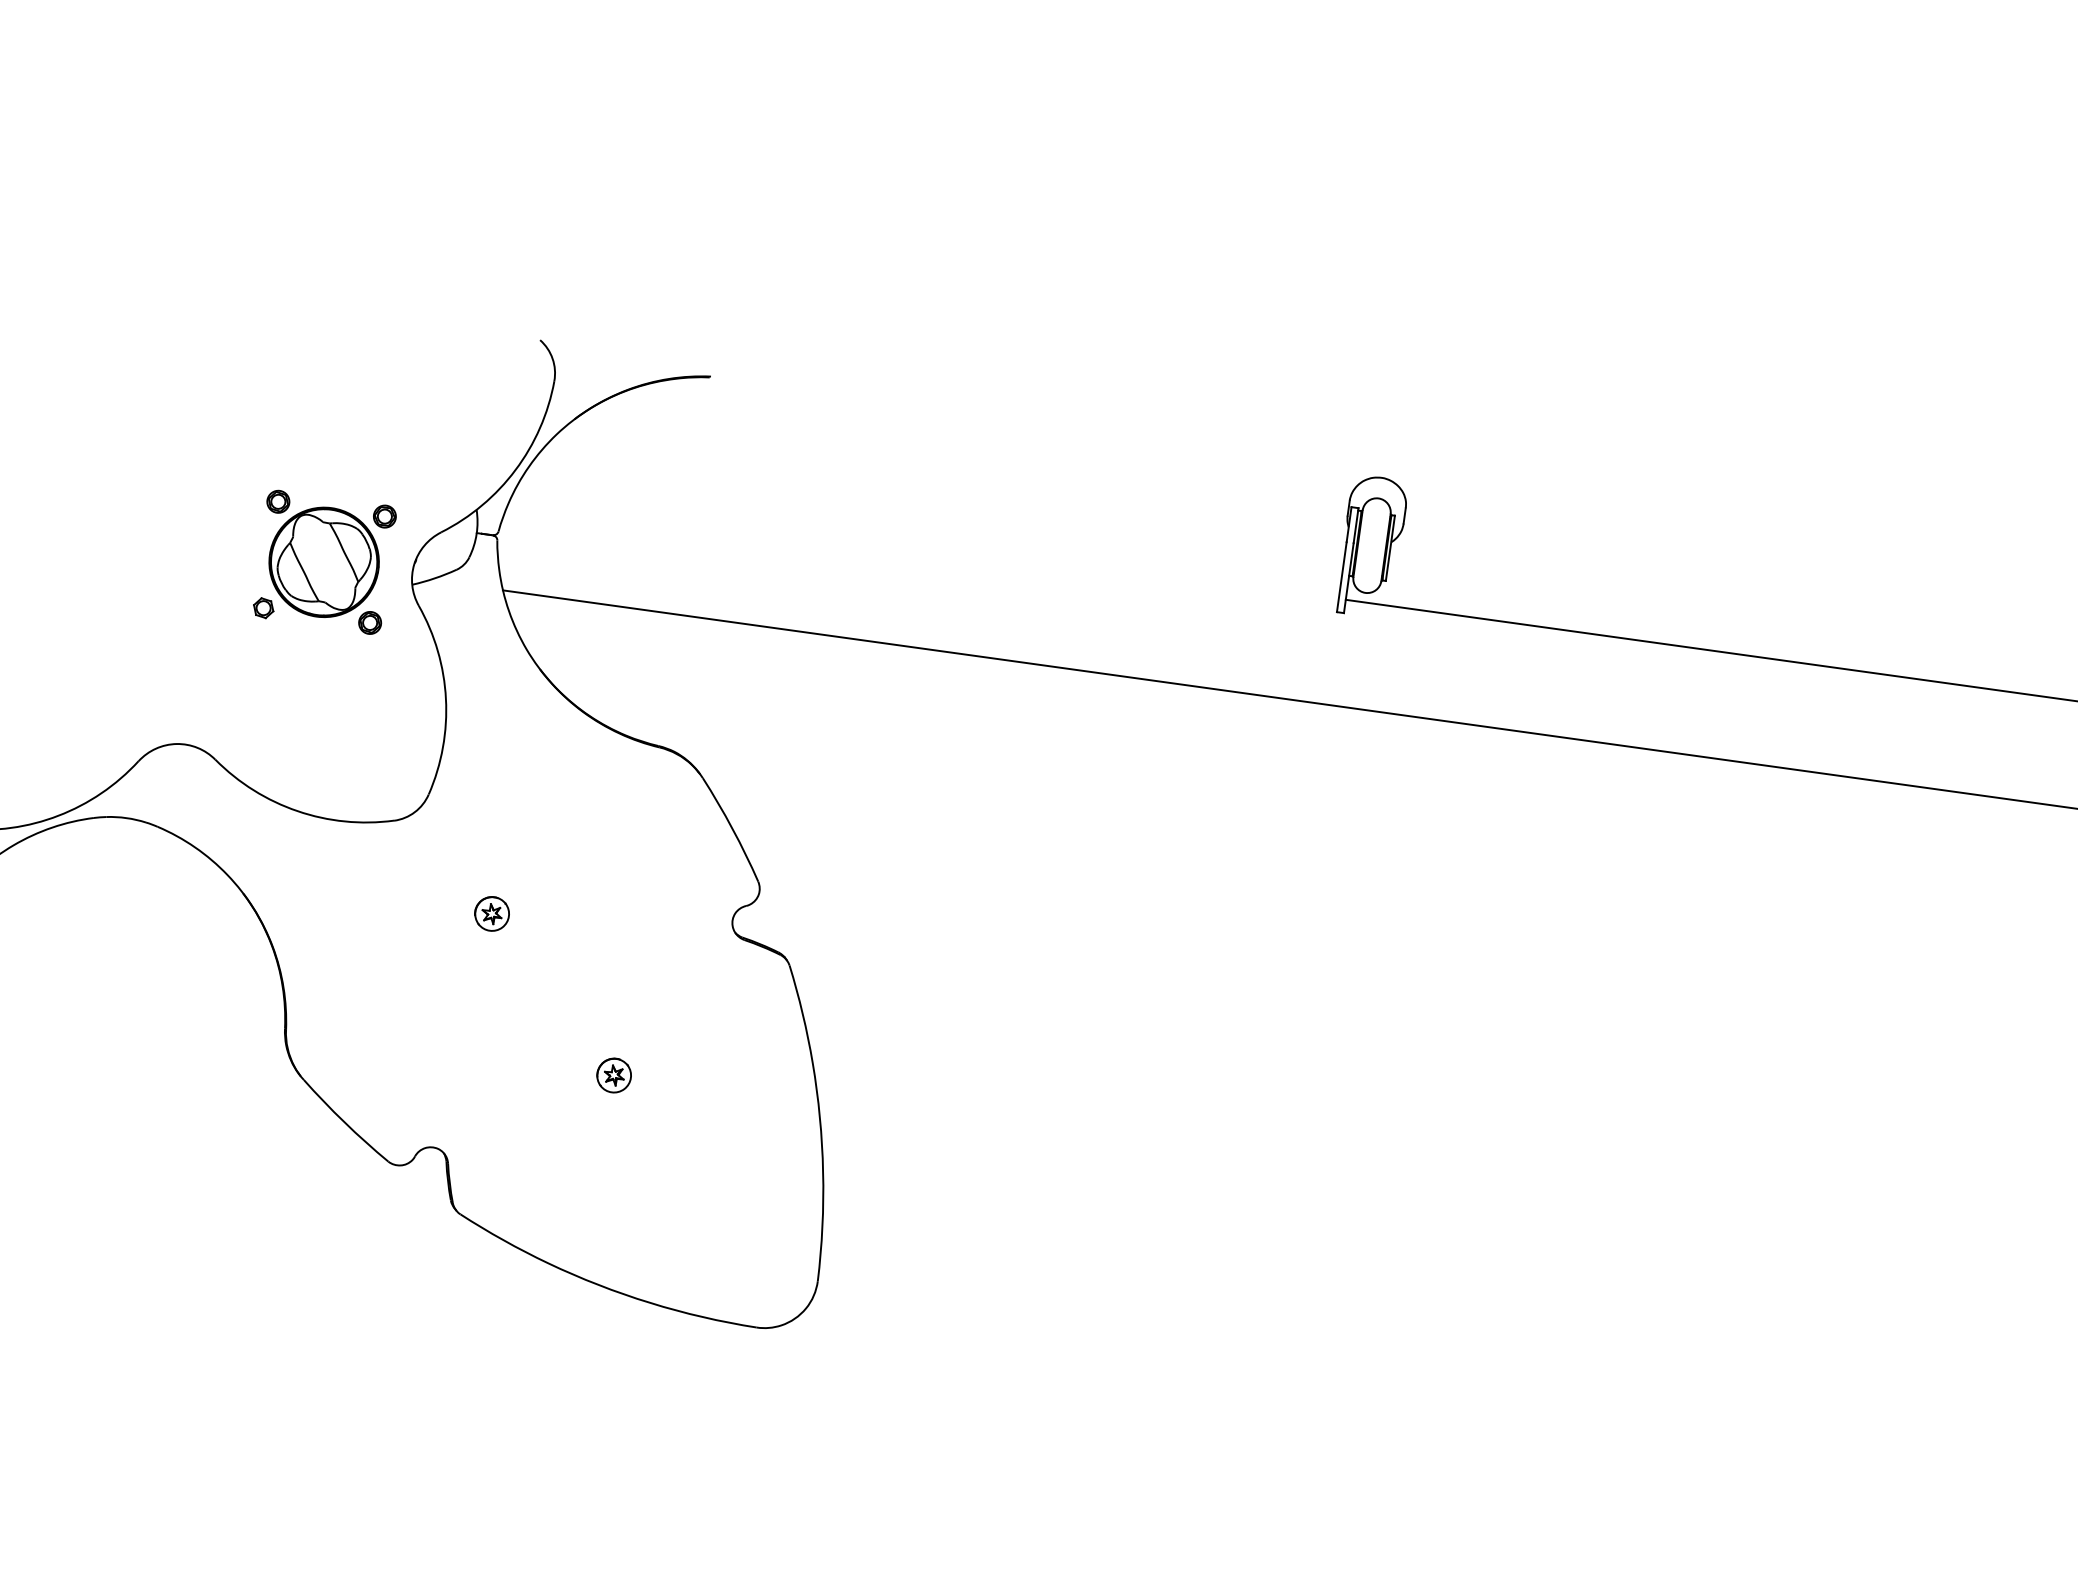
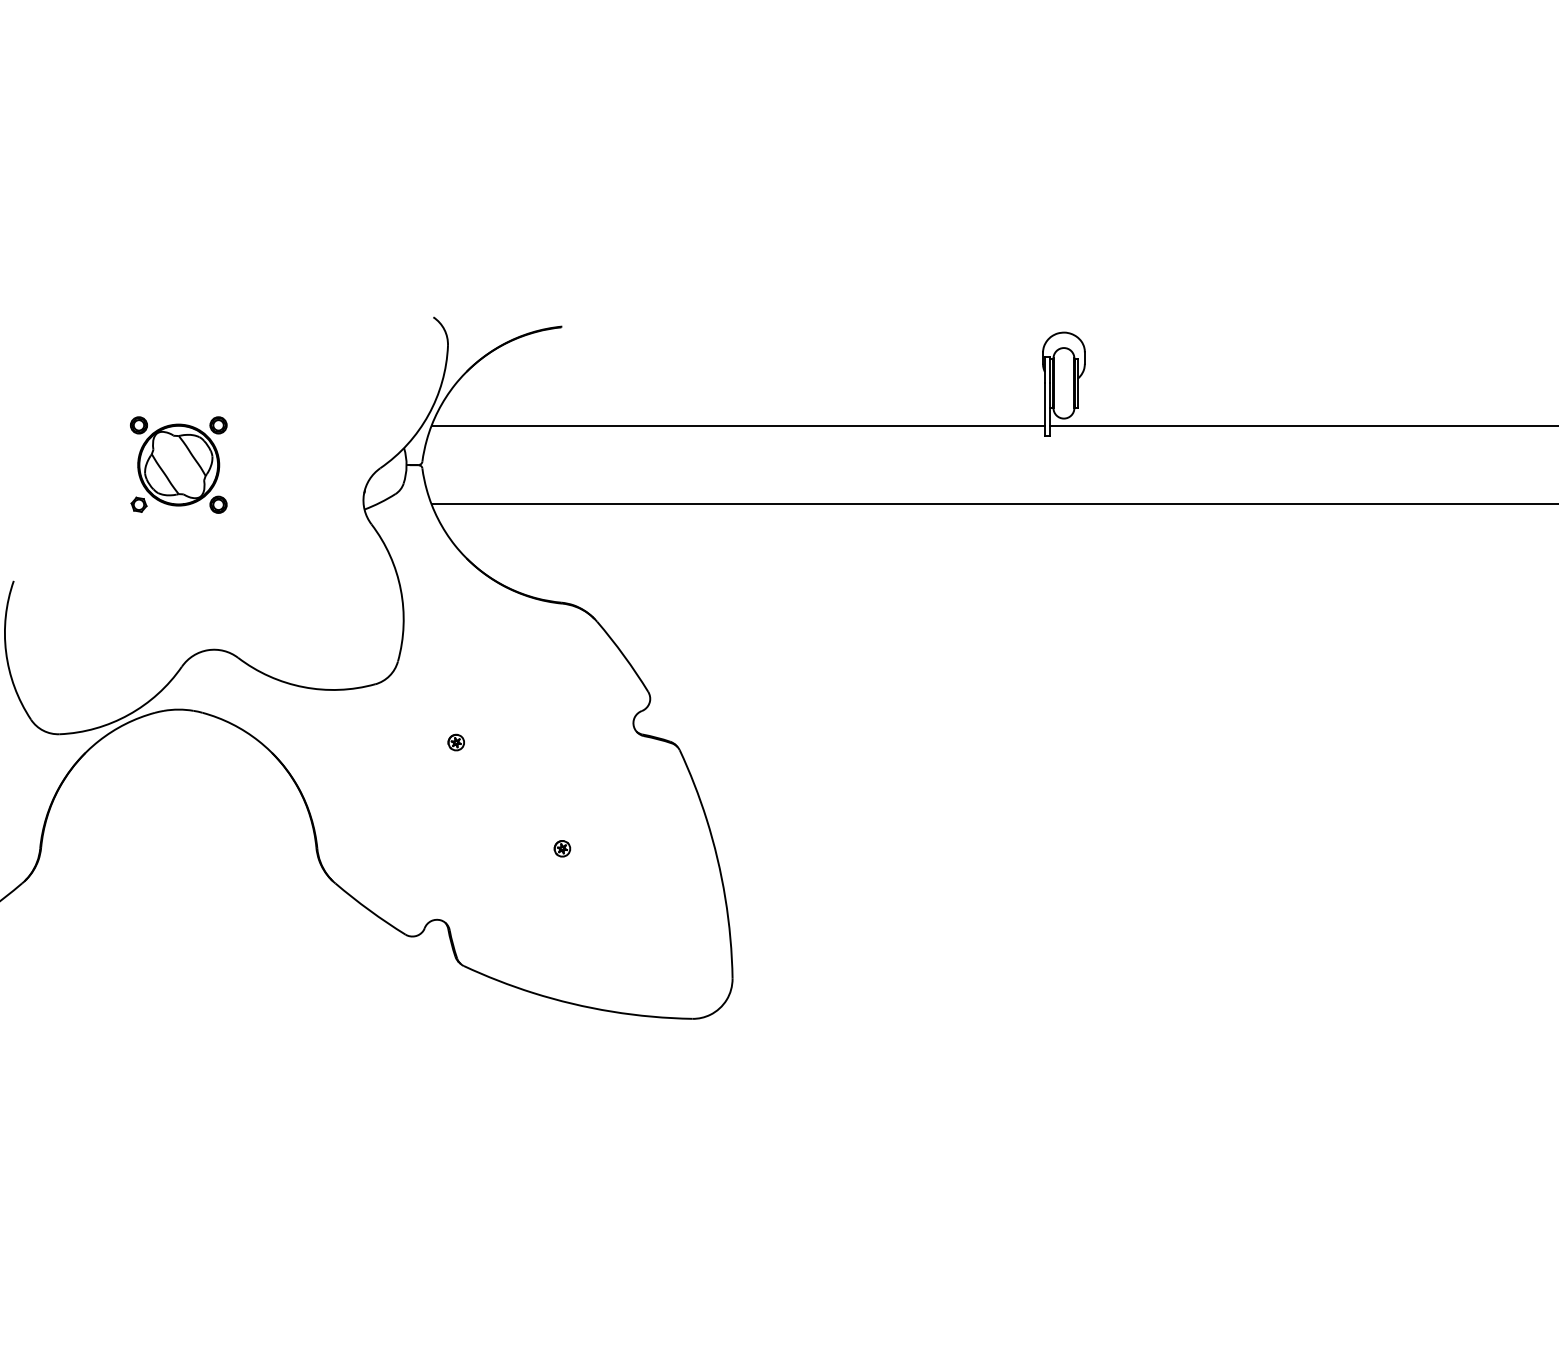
line: (928, 541) -> (738, 425), added
part: (323, 561) -> (178, 464), moved
part: (490, 913) -> (455, 742), size x0.62
part: (614, 1075) -> (562, 848), size x0.62

